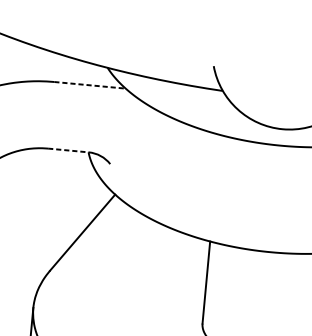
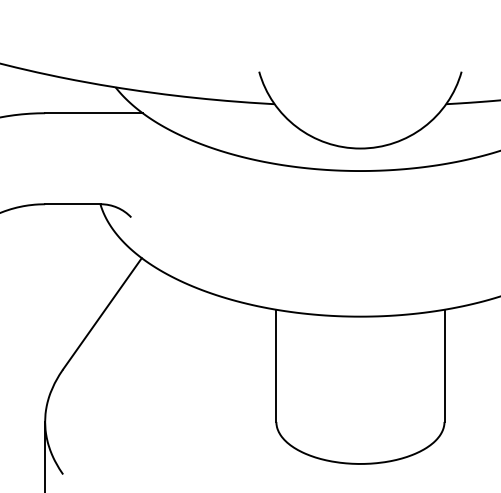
line: (89, 85) -> (93, 113), dashed -> solid
line: (68, 150) -> (72, 204), dashed -> solid

